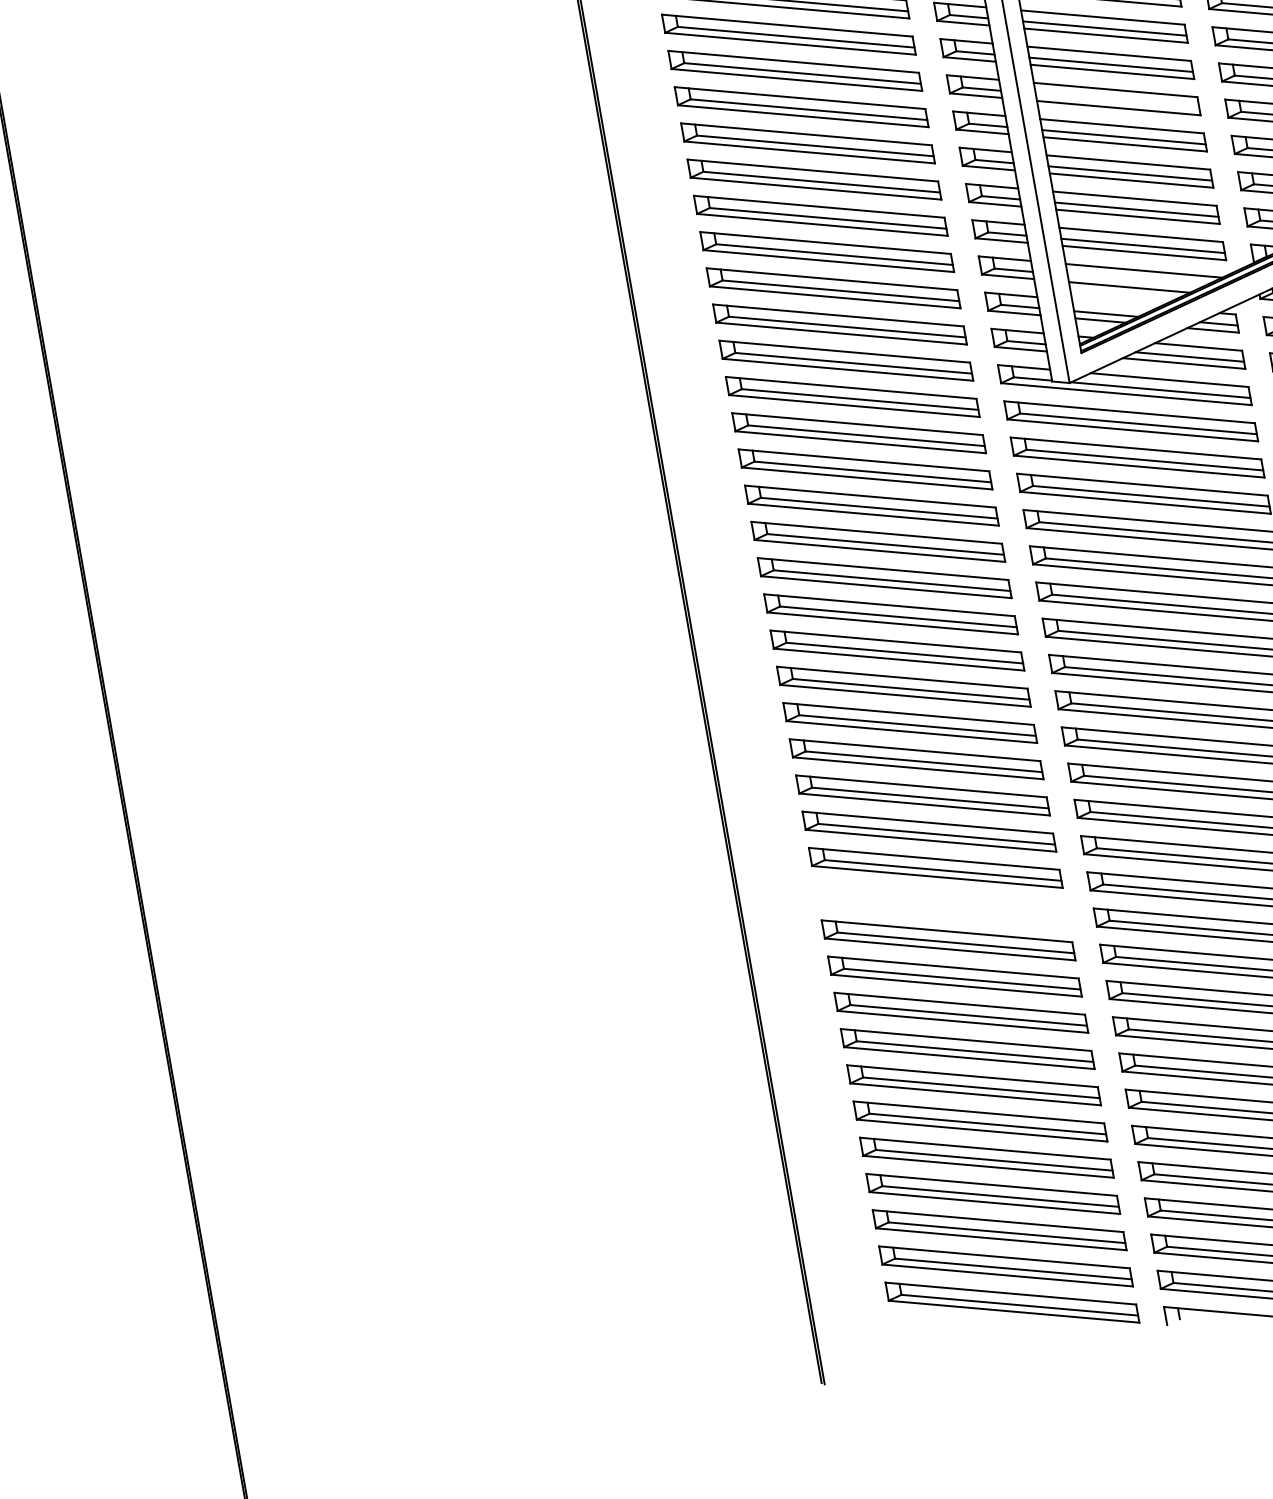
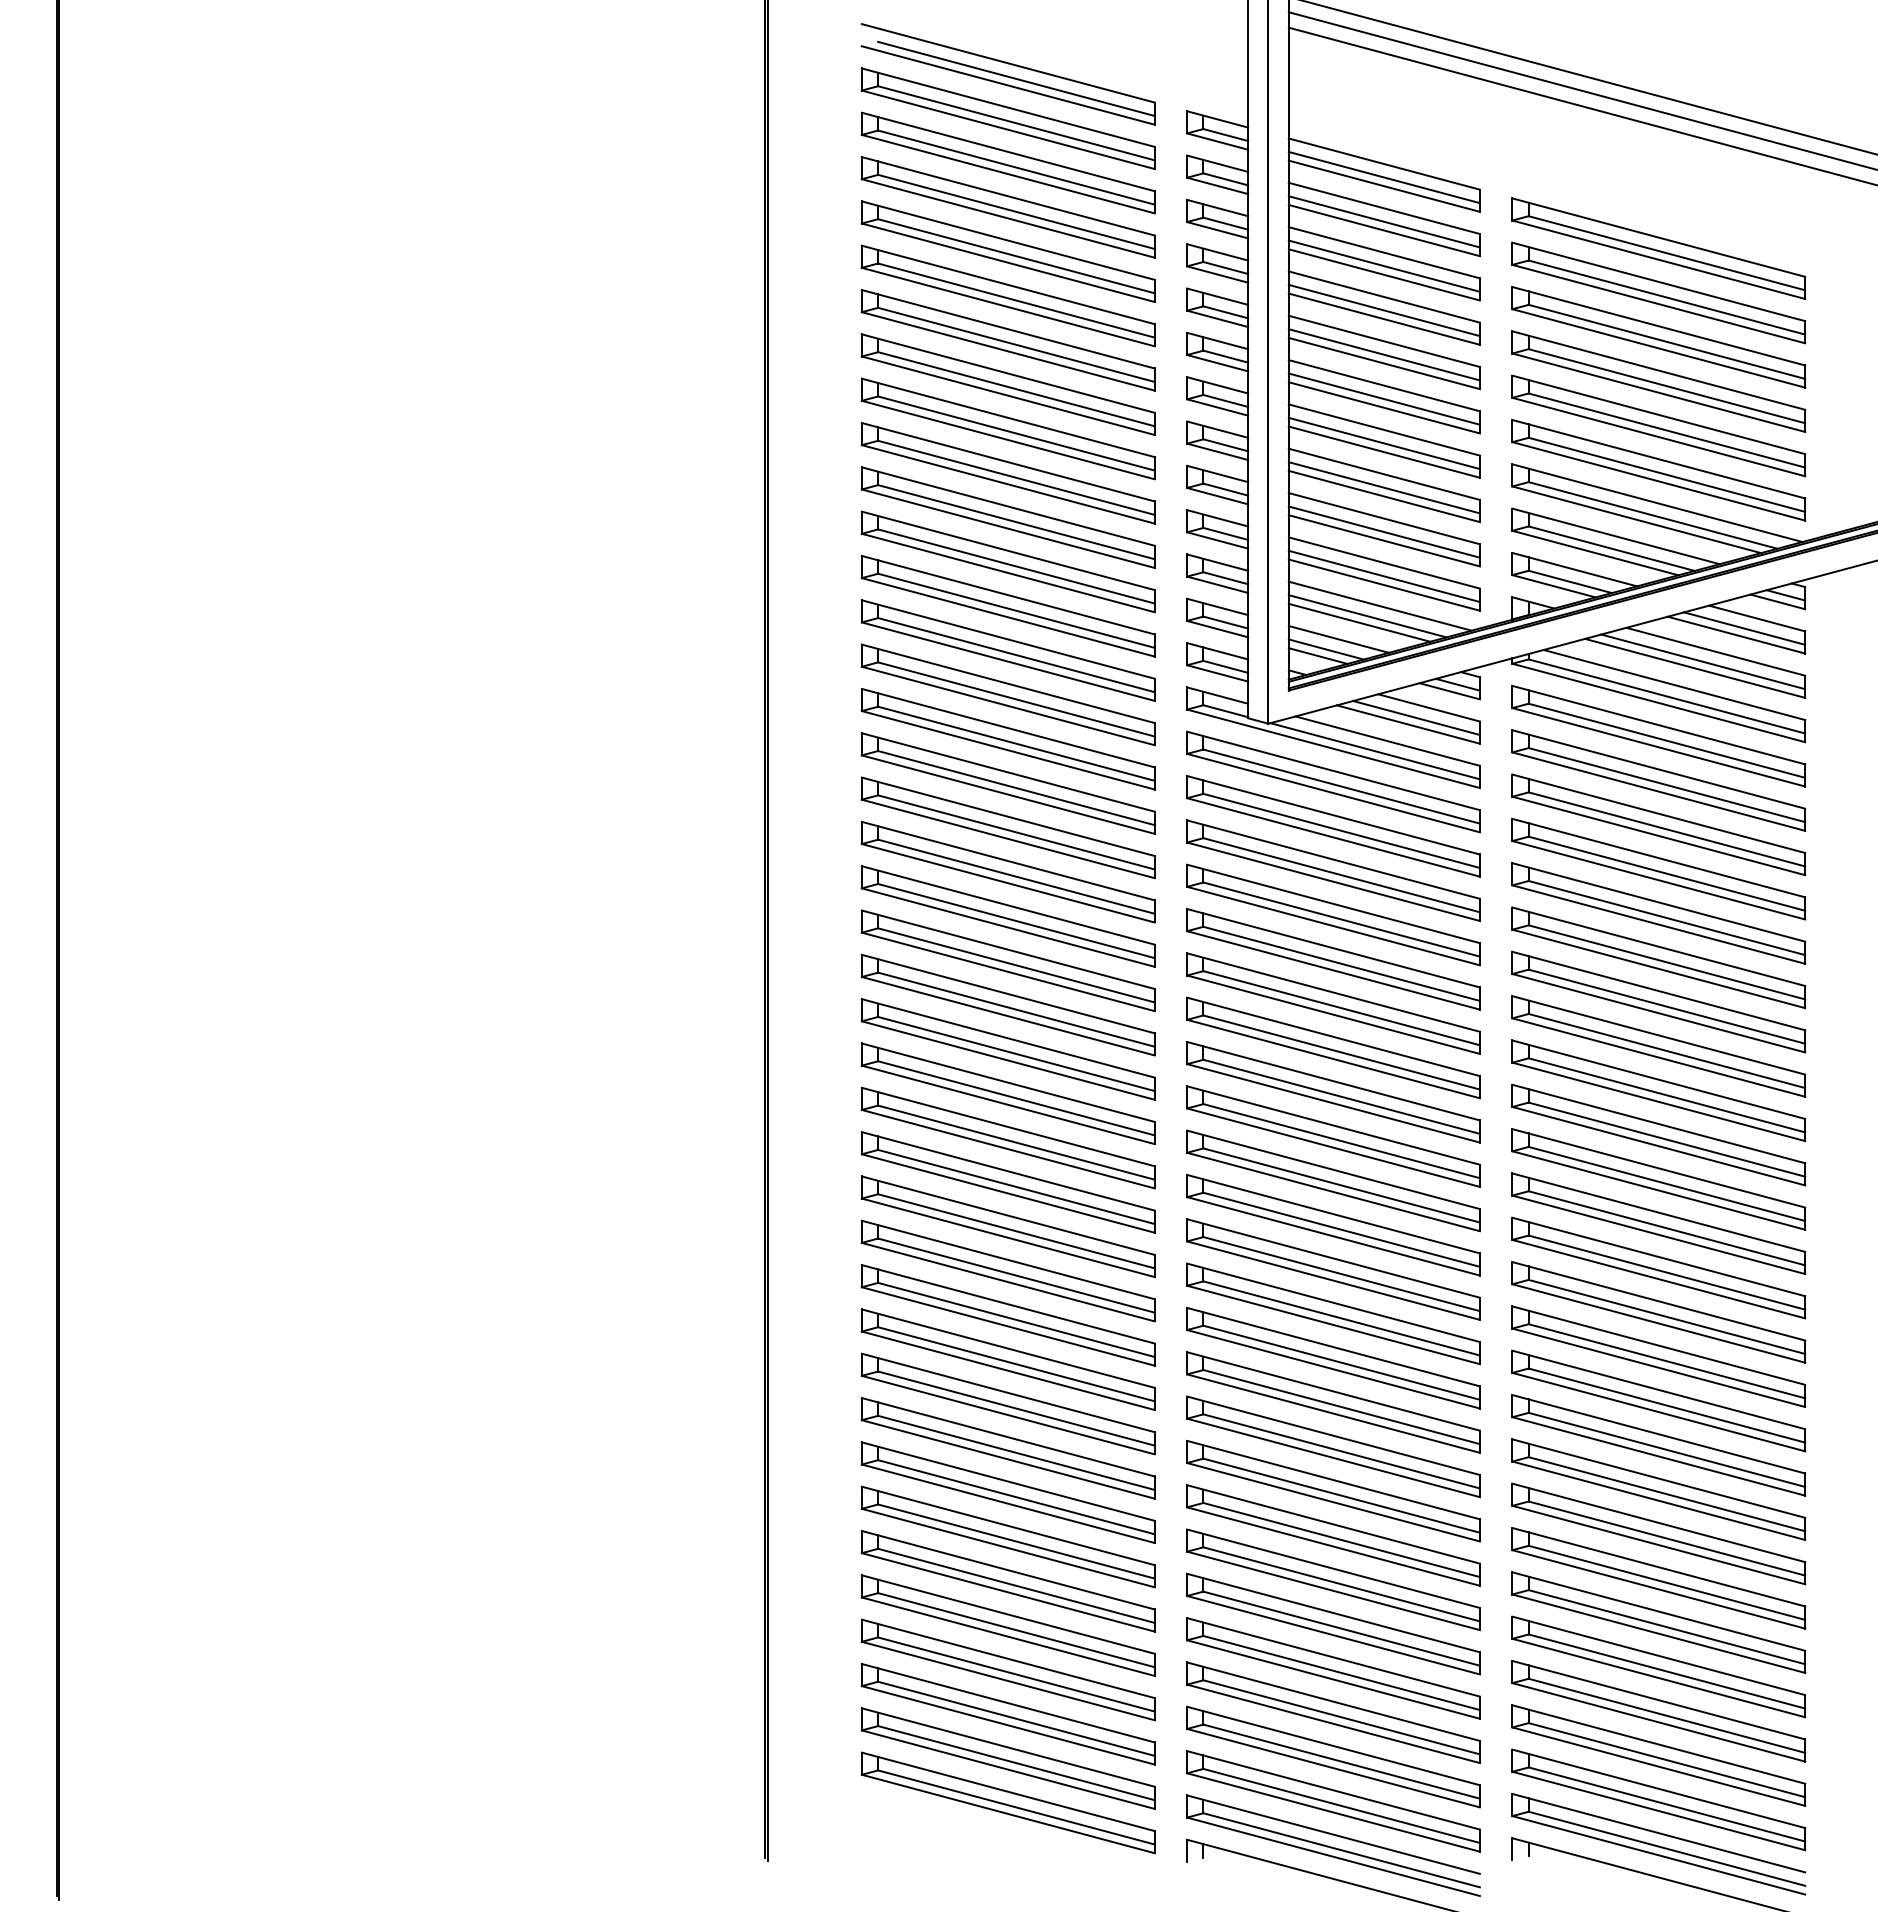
line: (1116, 100) -> (1383, 398), added
line: (1135, 281) -> (1367, 616), added
line: (1114, 304) -> (1338, 639), added
part: (941, 904) -> (1007, 1315), added

